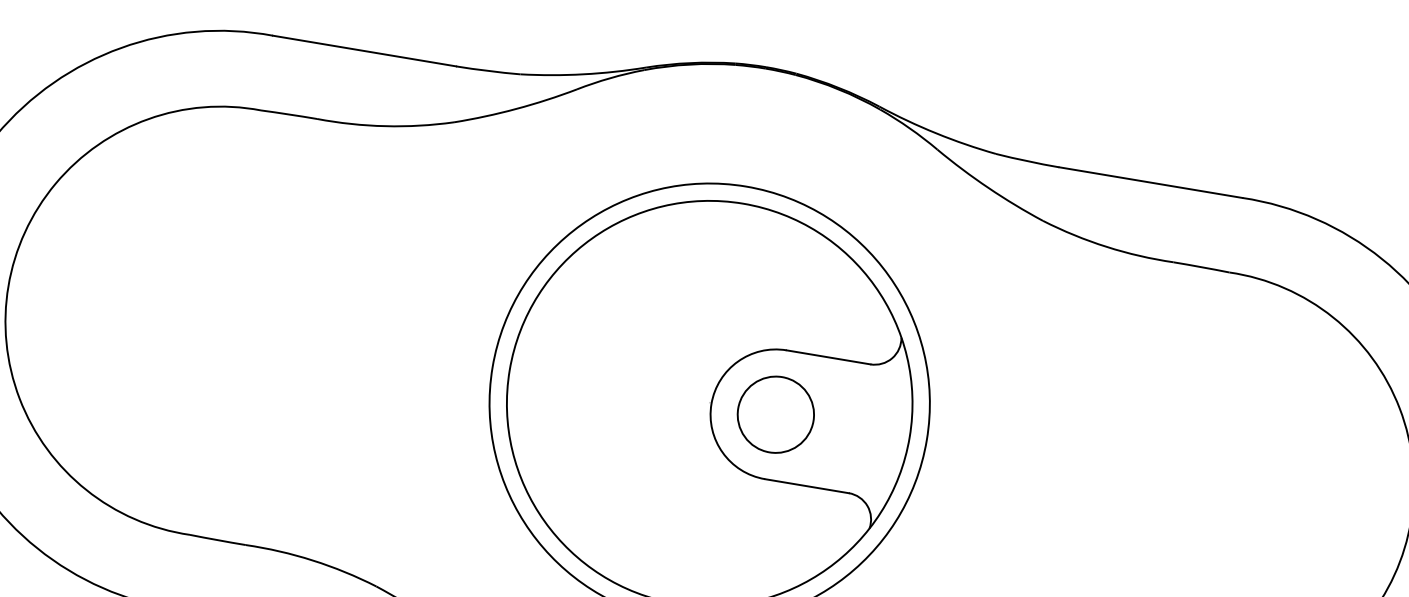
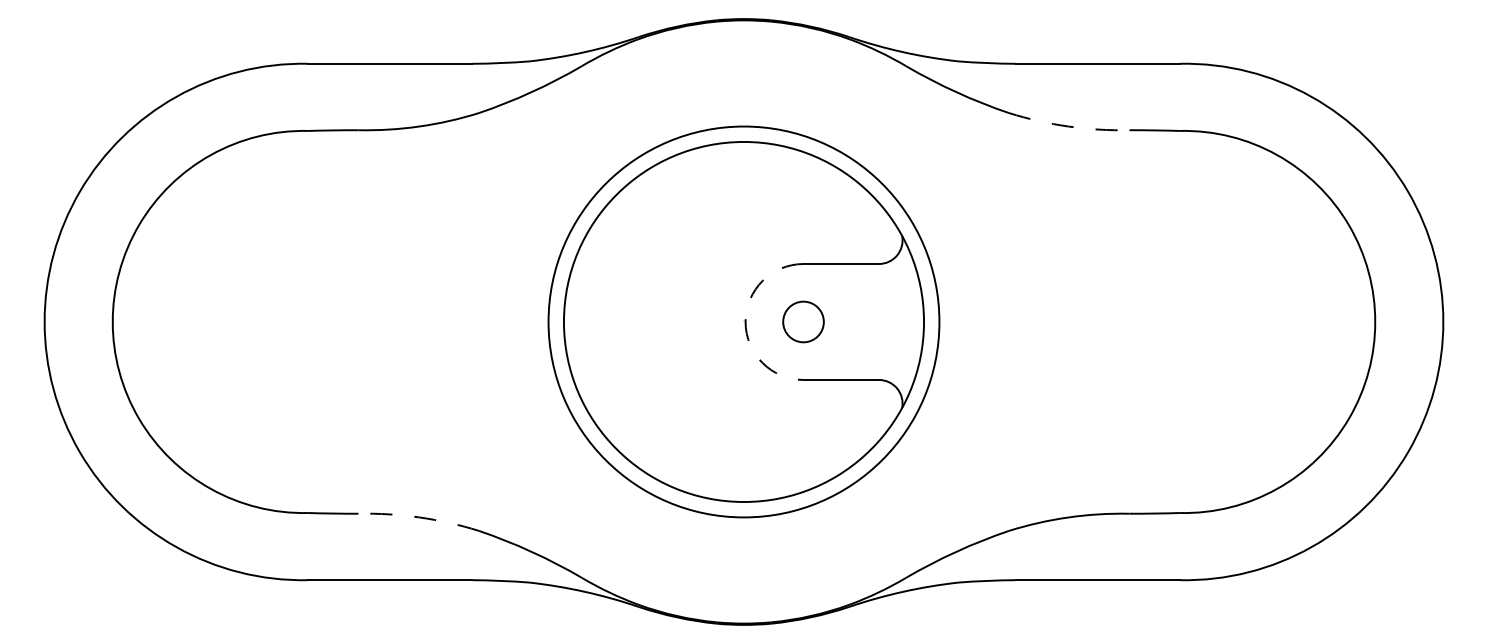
arc: (1106, 246) -> (1068, 126), solid -> dashed
arc: (711, 403) -> (745, 321), solid -> dashed
circle: (775, 414) -> (803, 321), size x0.6
arc: (312, 560) -> (419, 517), solid -> dashed

